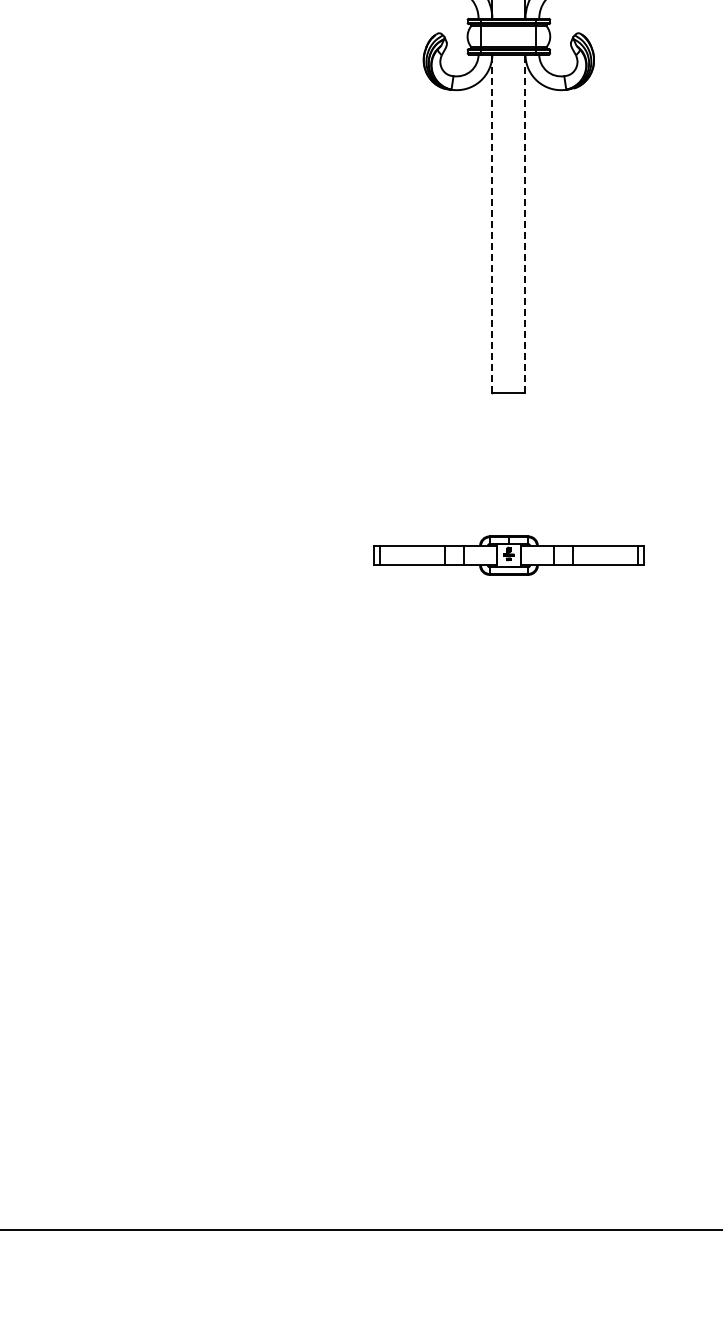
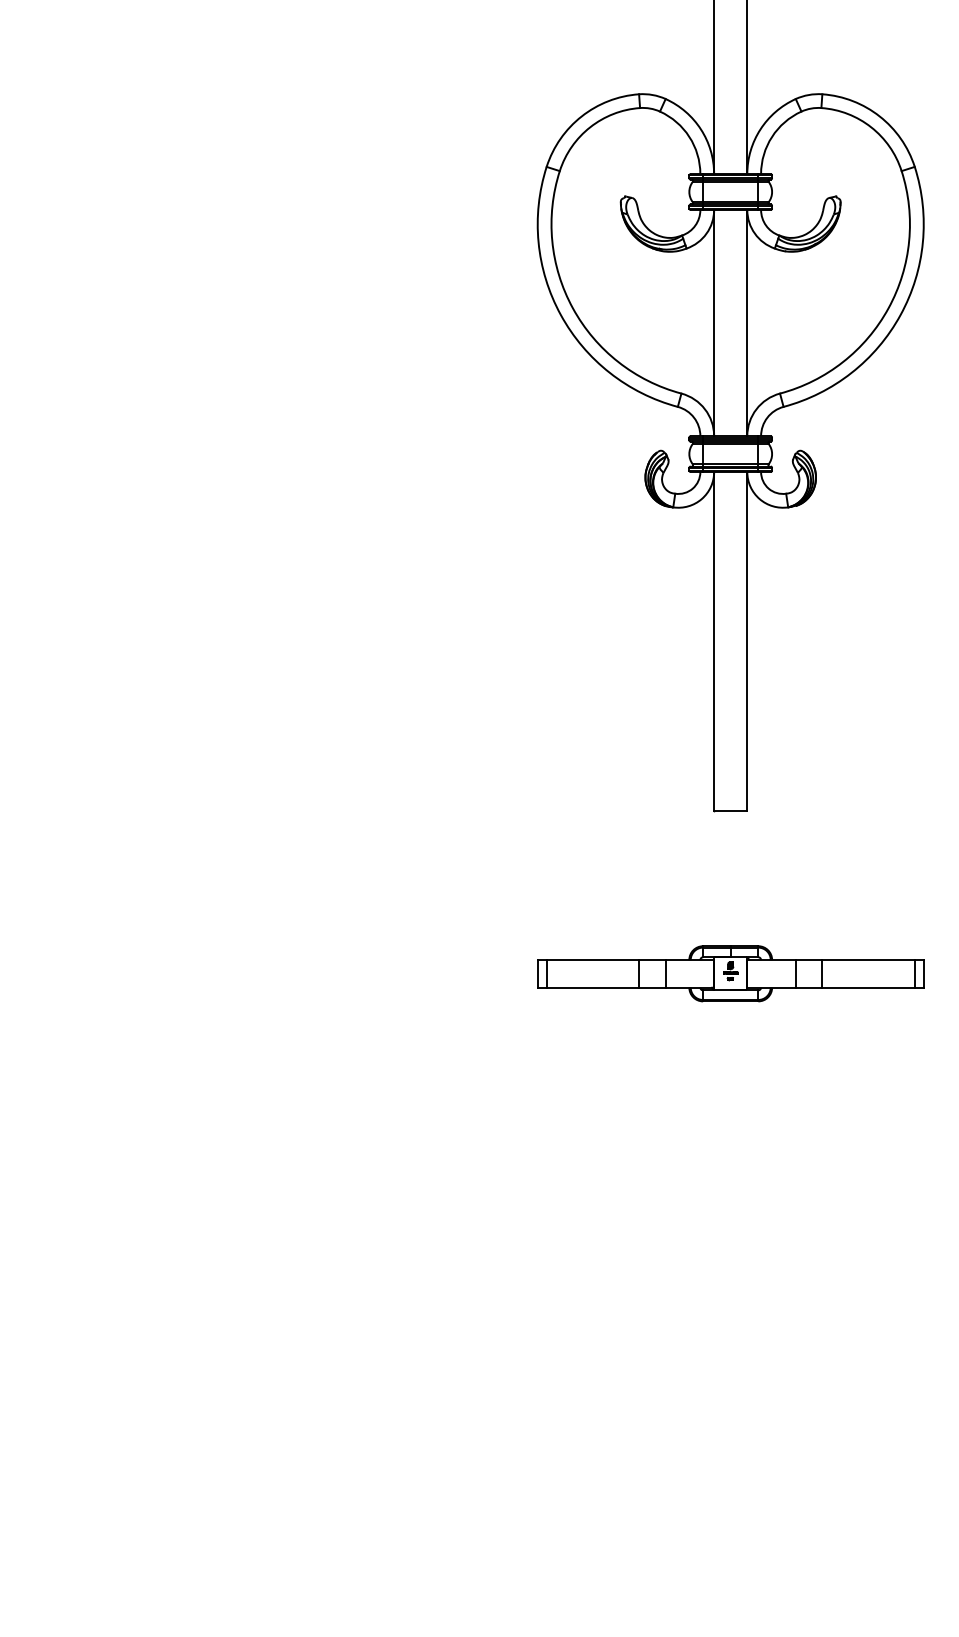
line: (492, 223) -> (714, 641), dashed -> solid
line: (525, 223) -> (747, 641), dashed -> solid
part: (508, 555) -> (730, 973), size x1.43

